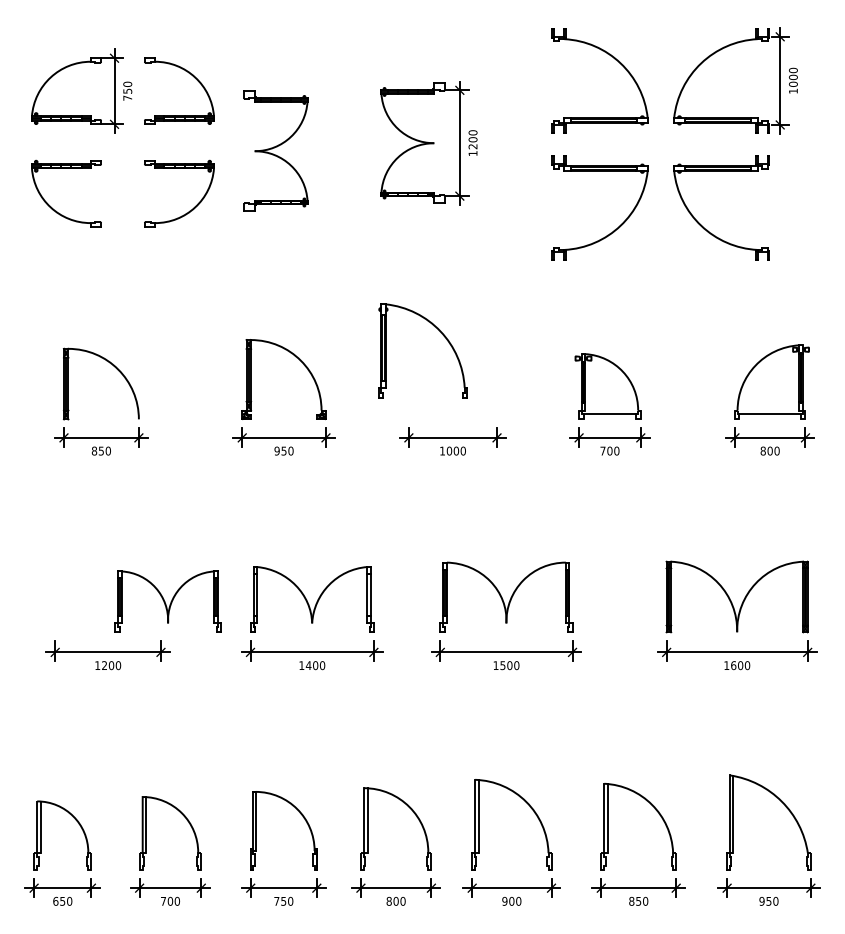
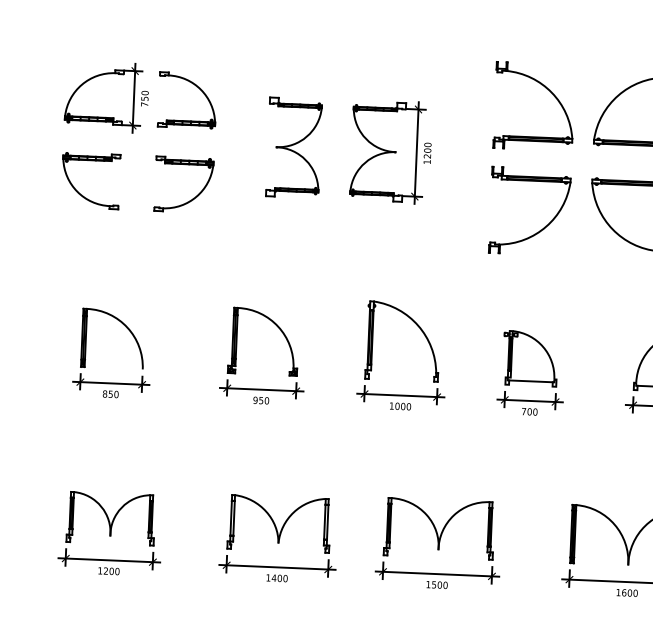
part: (275, 150) -> (293, 147), moved
part: (442, 335) -> (419, 329), moved
part: (167, 601) -> (110, 518), moved

